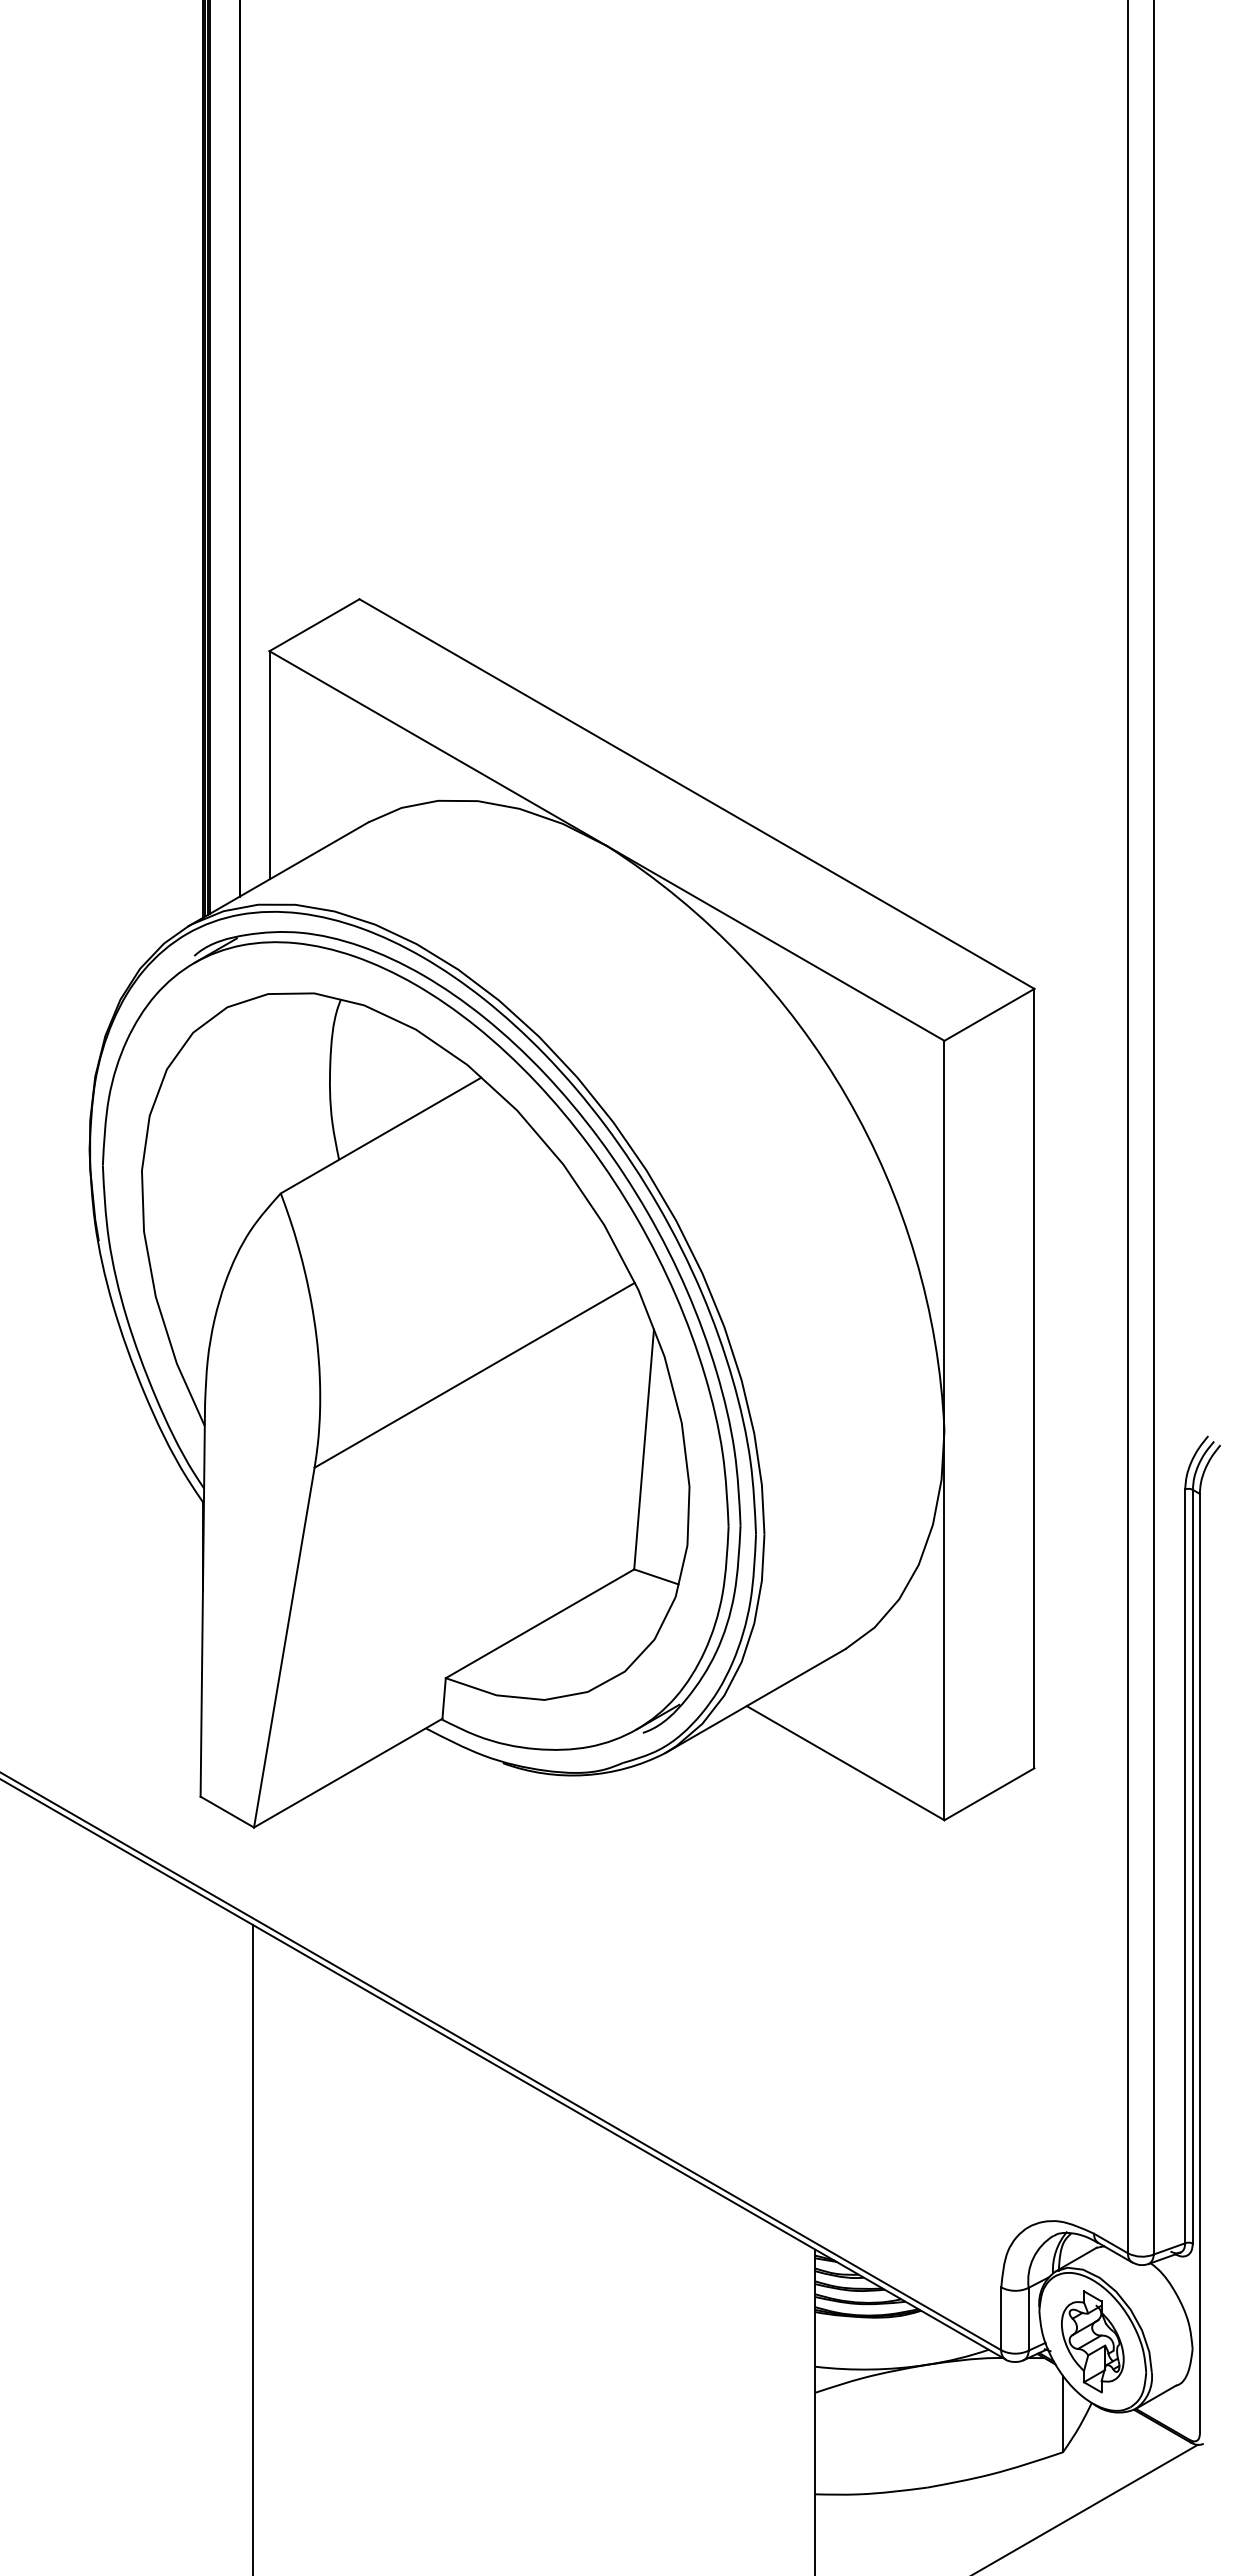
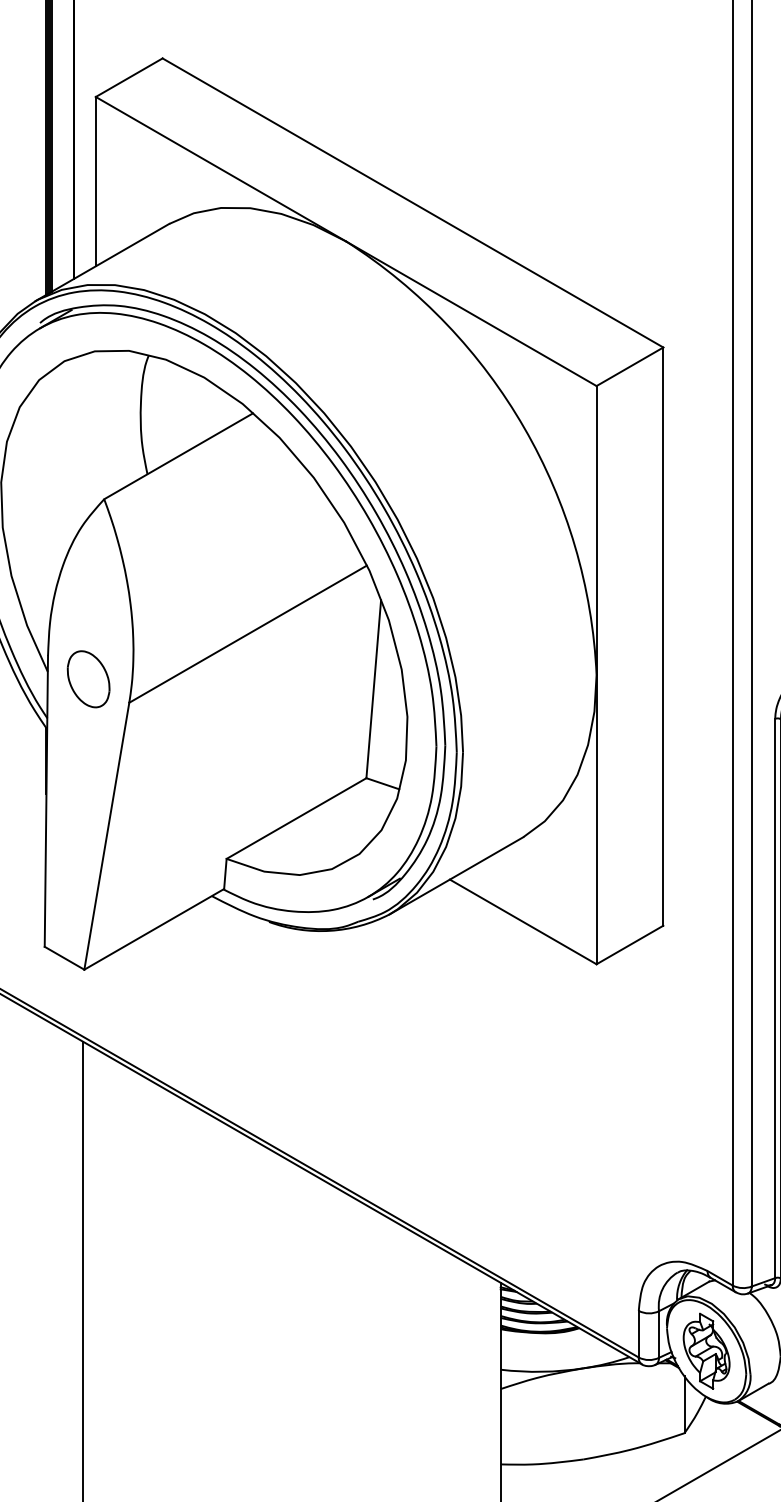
part: (259, 1435) -> (88, 678), added

